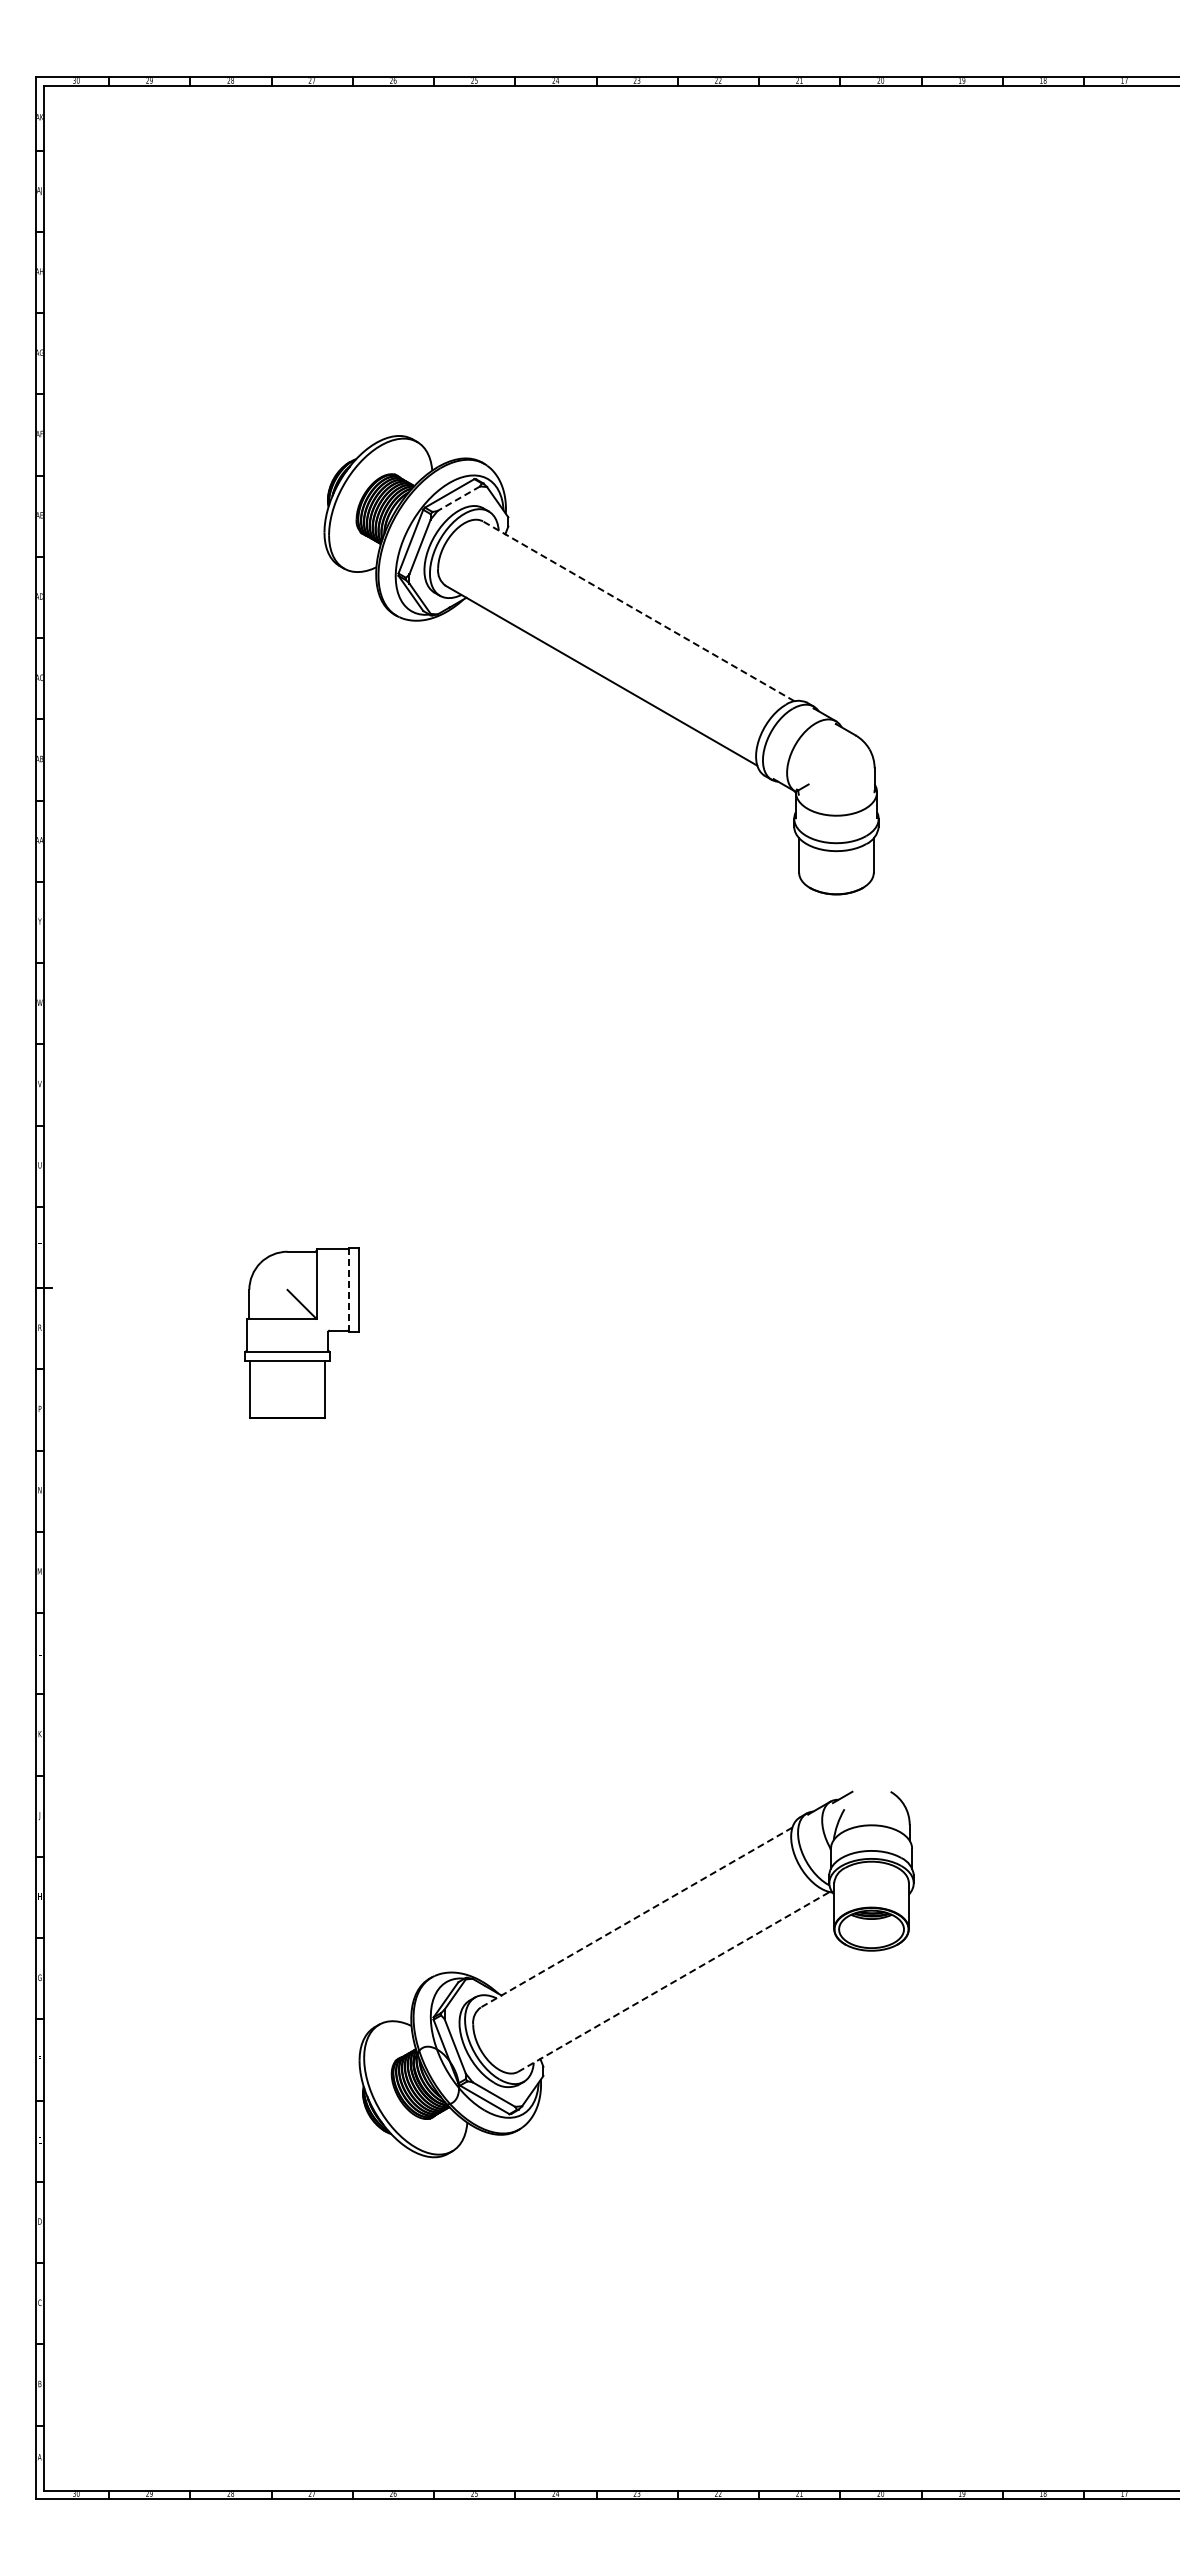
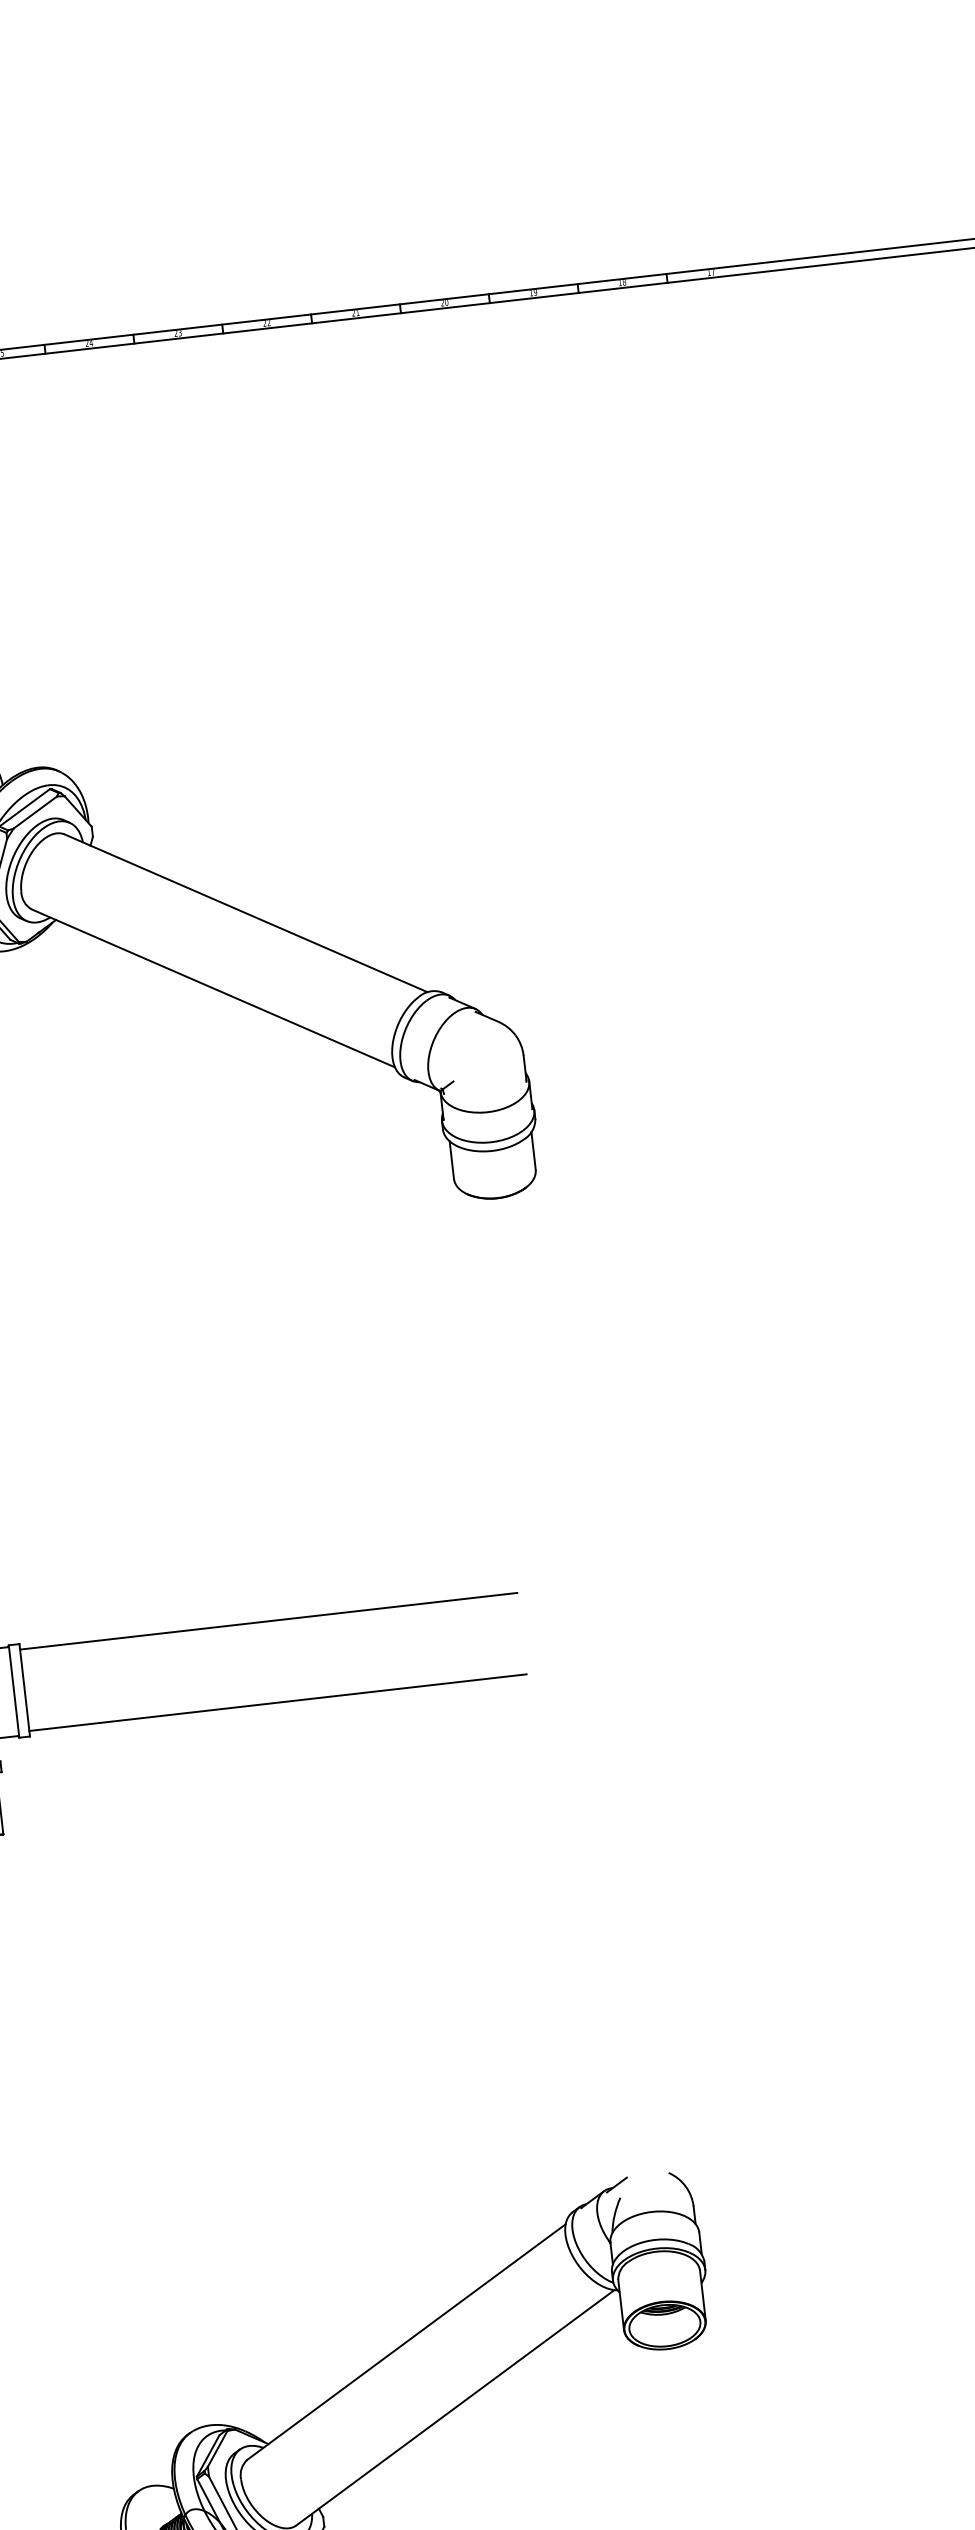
line: (458, 498) -> (34, 812), dashed -> solid
line: (638, 611) -> (245, 913), dashed -> solid
line: (586, 1252) -> (268, 1621), added
line: (349, 1290) -> (14, 1692), dashed -> solid
line: (586, 1327) -> (278, 1703), added
line: (636, 1917) -> (406, 2342), dashed -> solid
line: (673, 1981) -> (454, 2407), dashed -> solid

